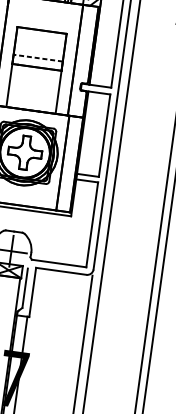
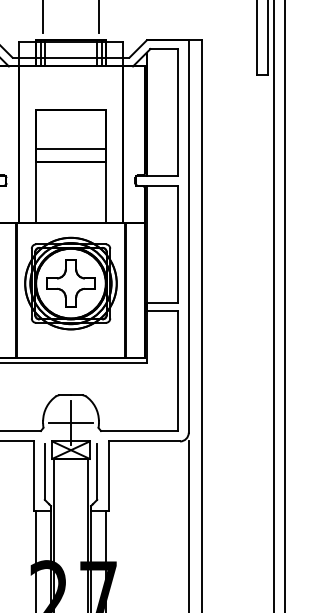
line: (38, 58) -> (71, 149), dashed -> solid

